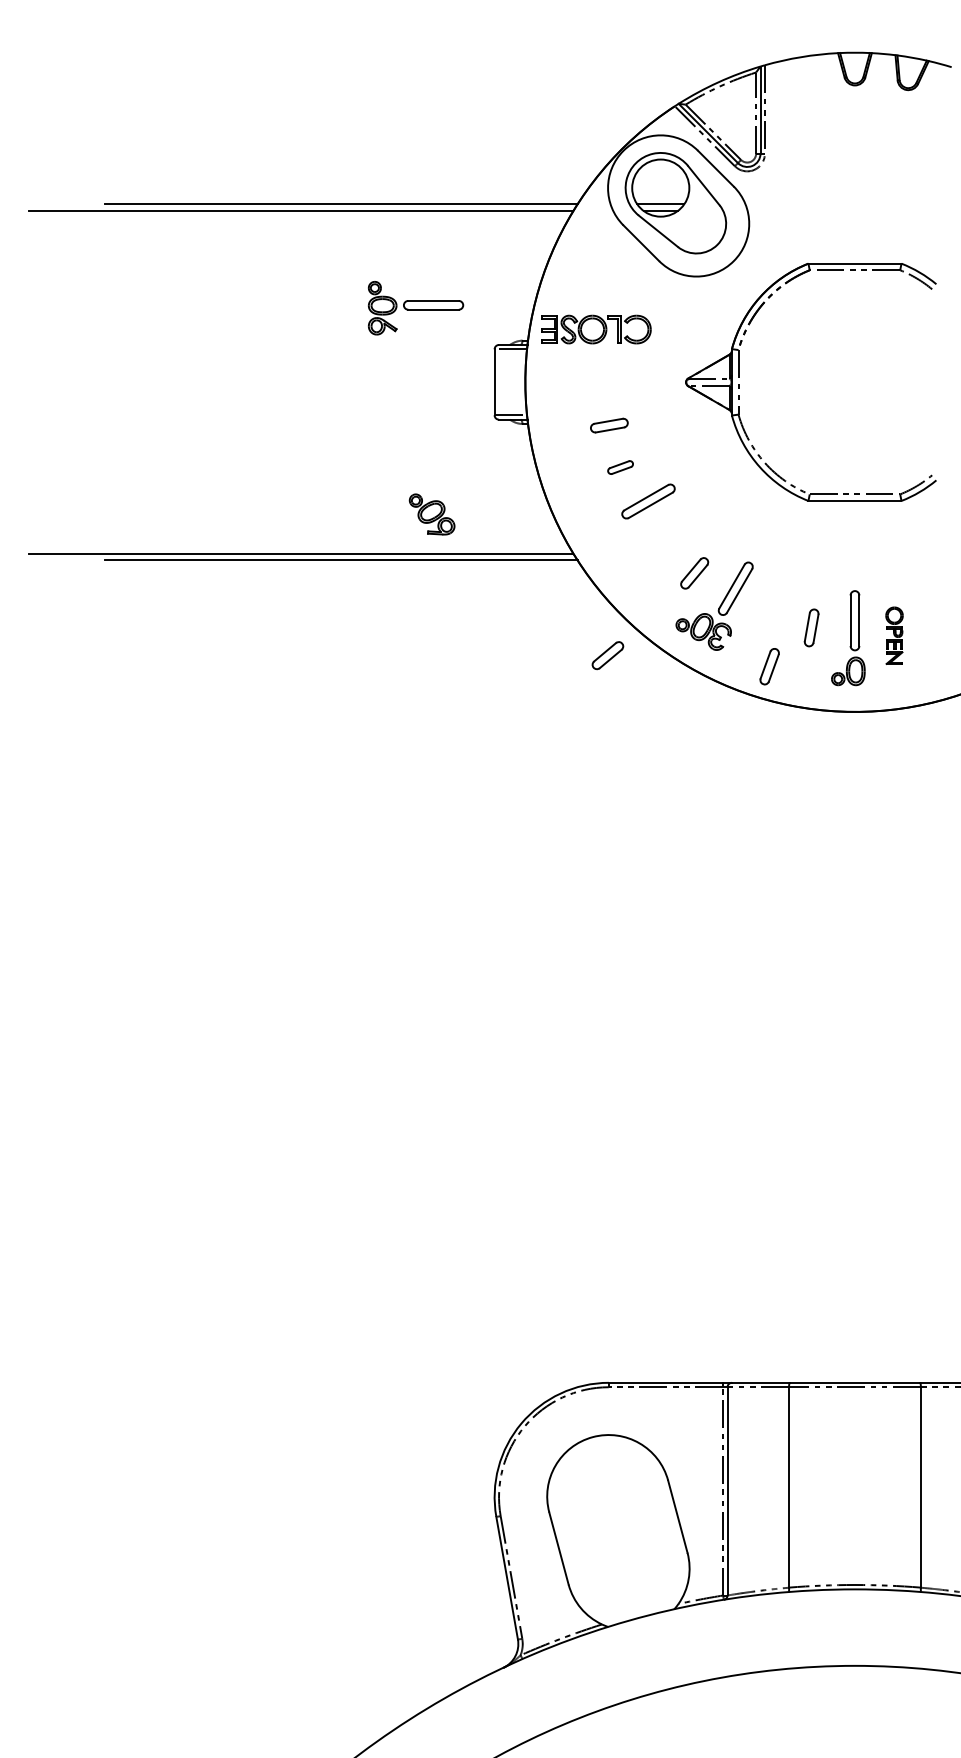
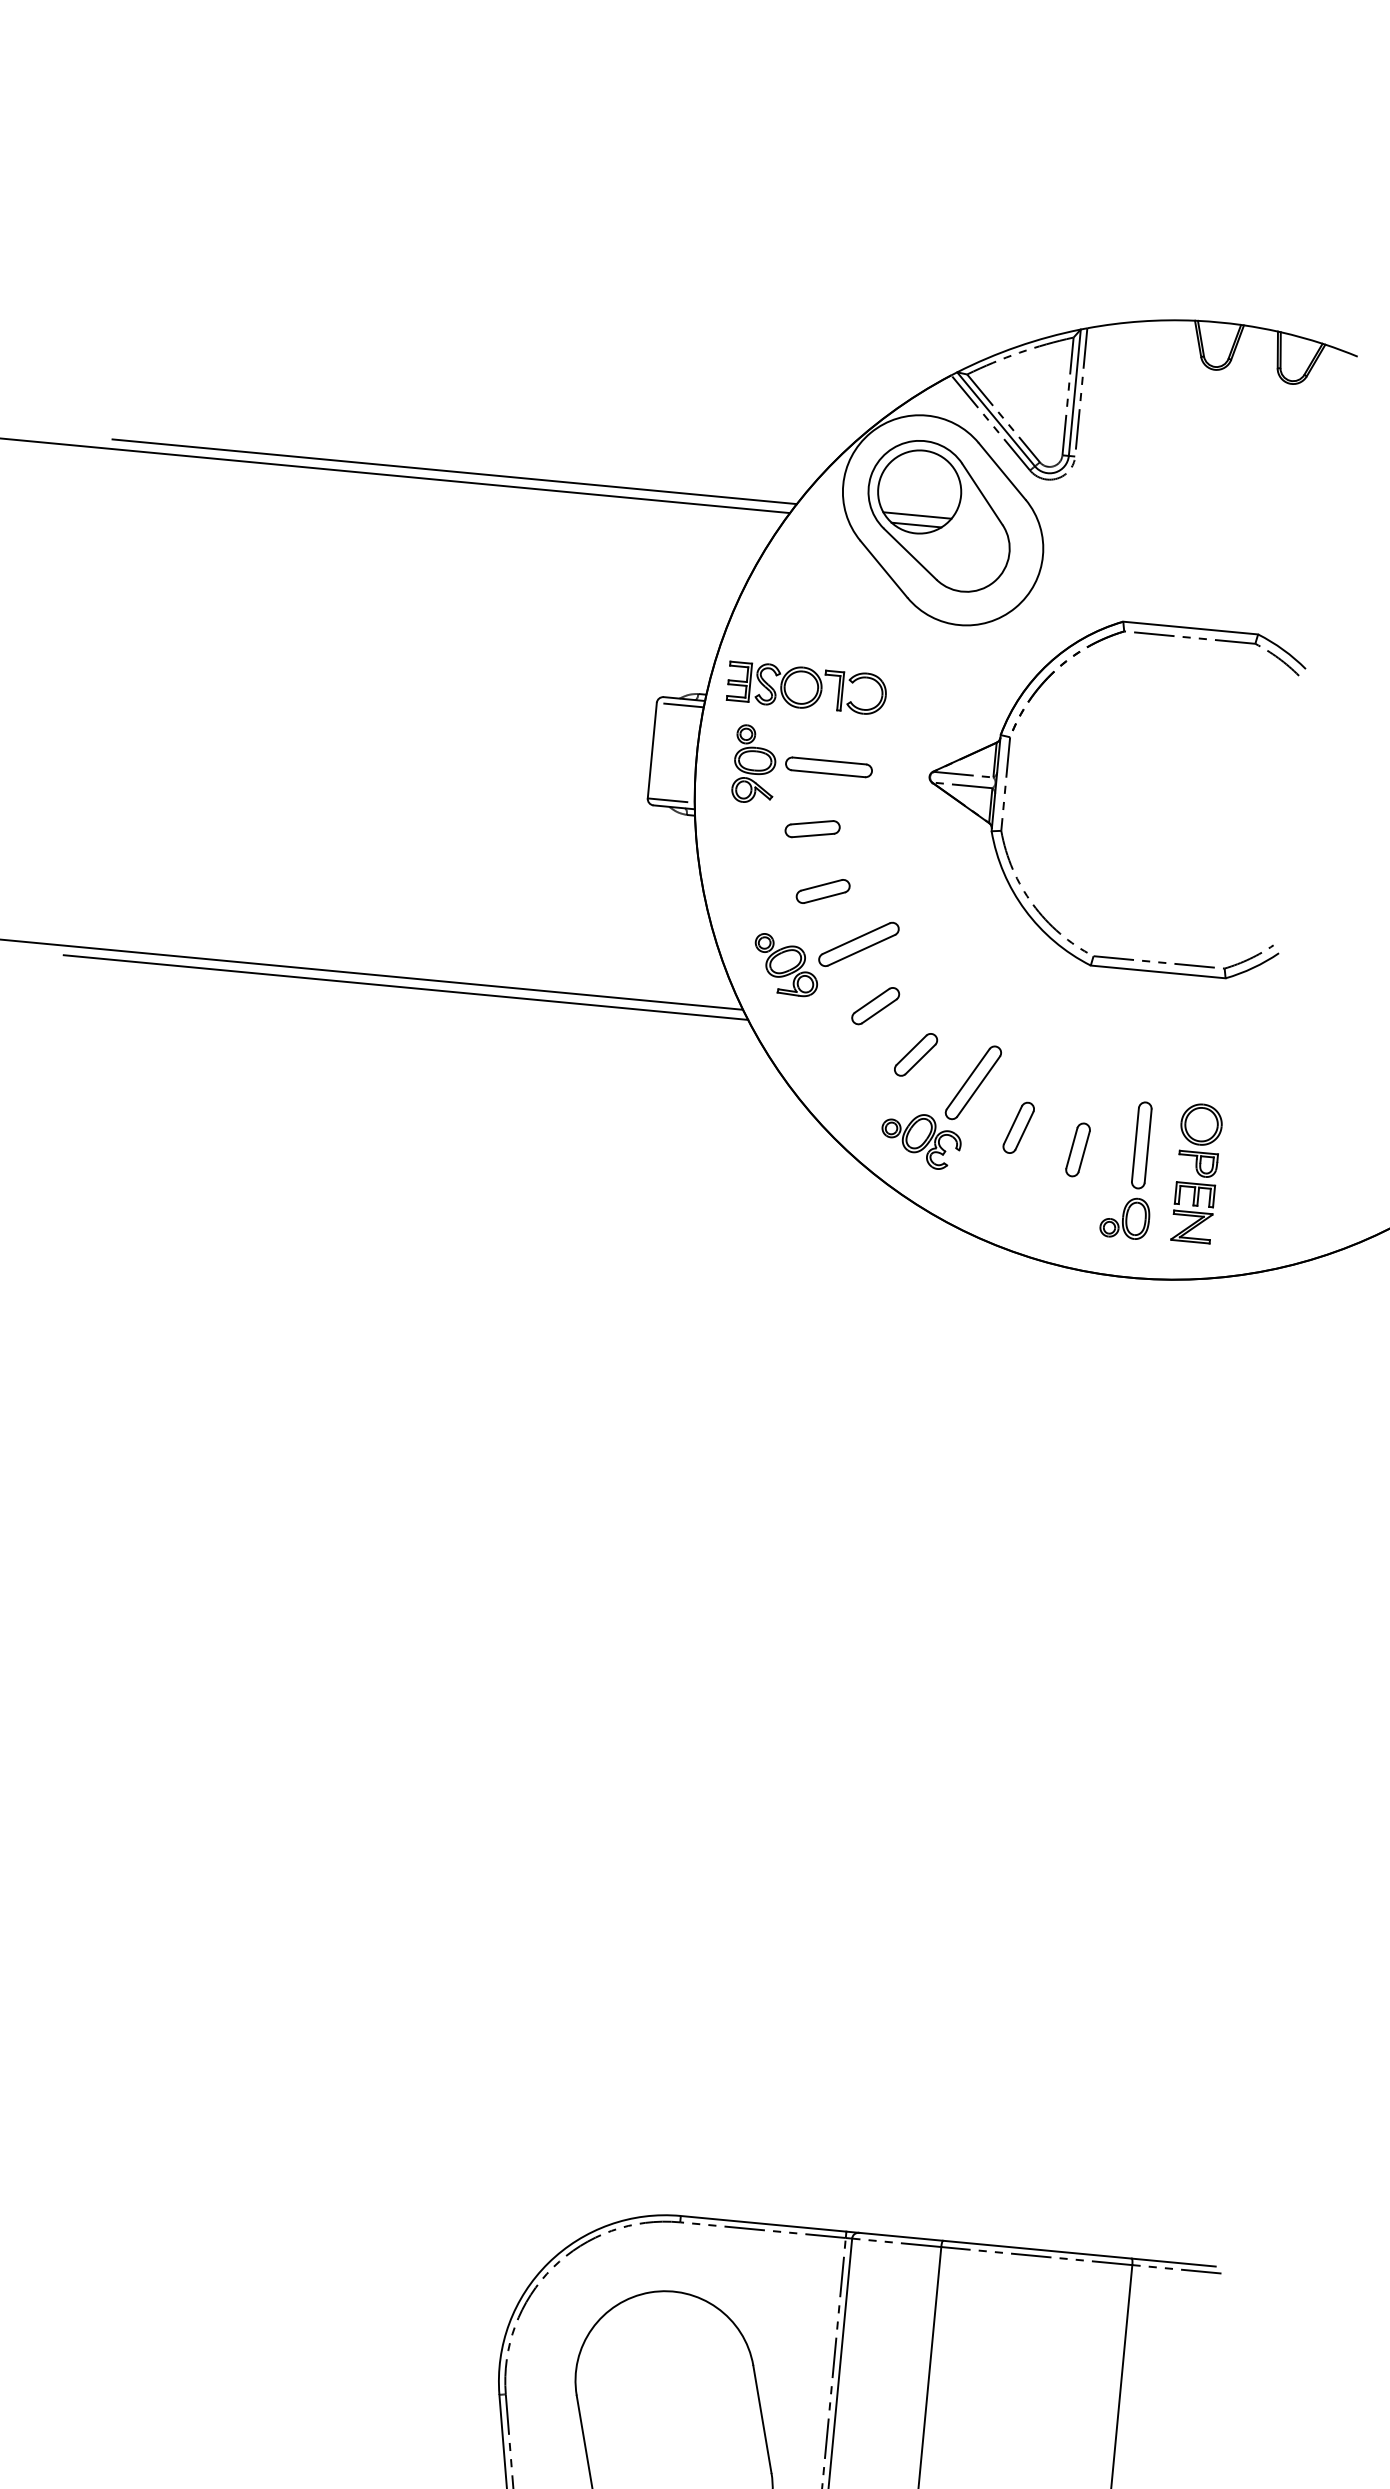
part: (415, 308) -> (802, 769), moved
part: (620, 467) -> (823, 891), size x1.43
part: (431, 514) -> (785, 965), moved
part: (894, 635) -> (1197, 1172), size x1.67
part: (607, 655) -> (875, 1005), moved
part: (769, 666) -> (1018, 1127), moved

